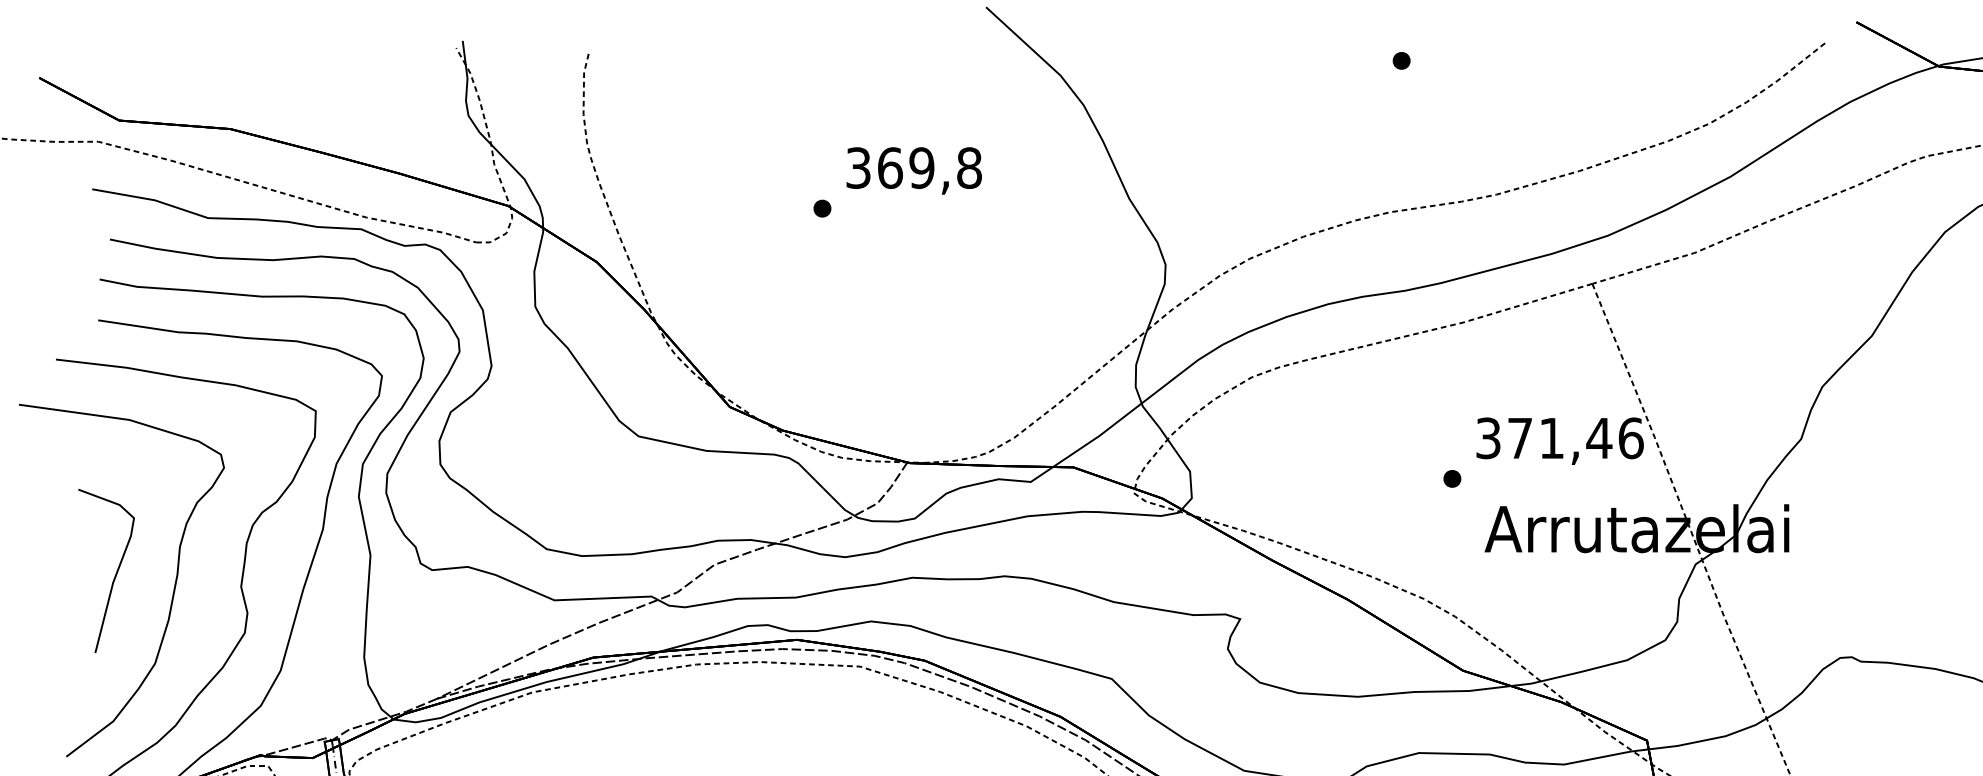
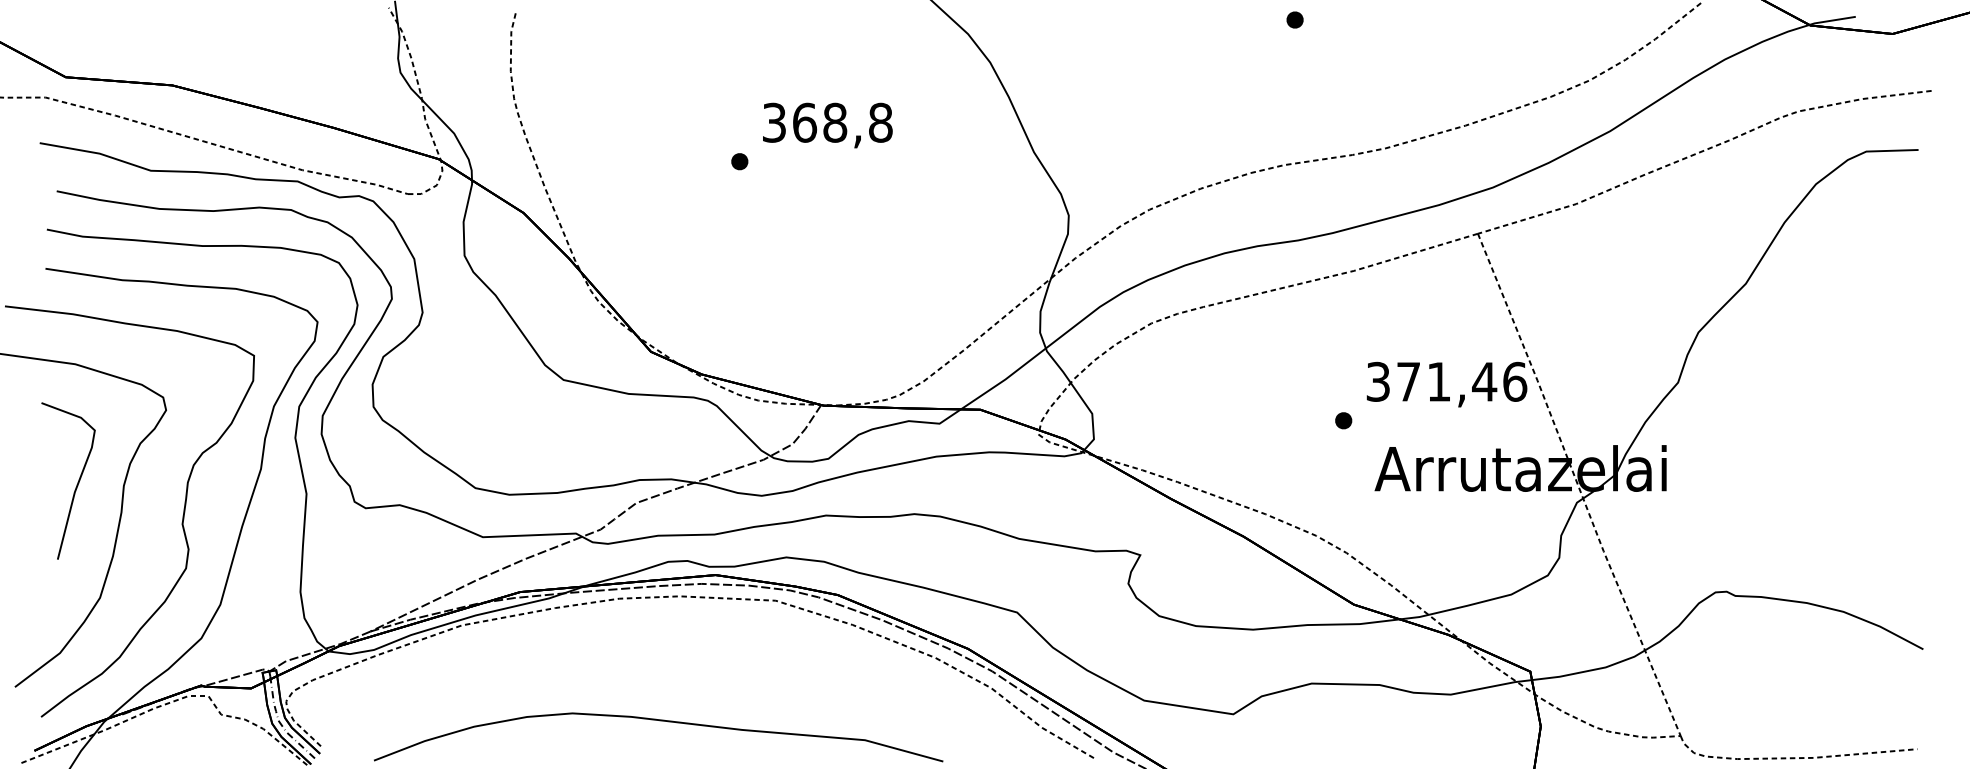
text: (922, 167) -> (835, 122), 369,8 -> 368,8
curve: (114, 574) -> (76, 484), moved

